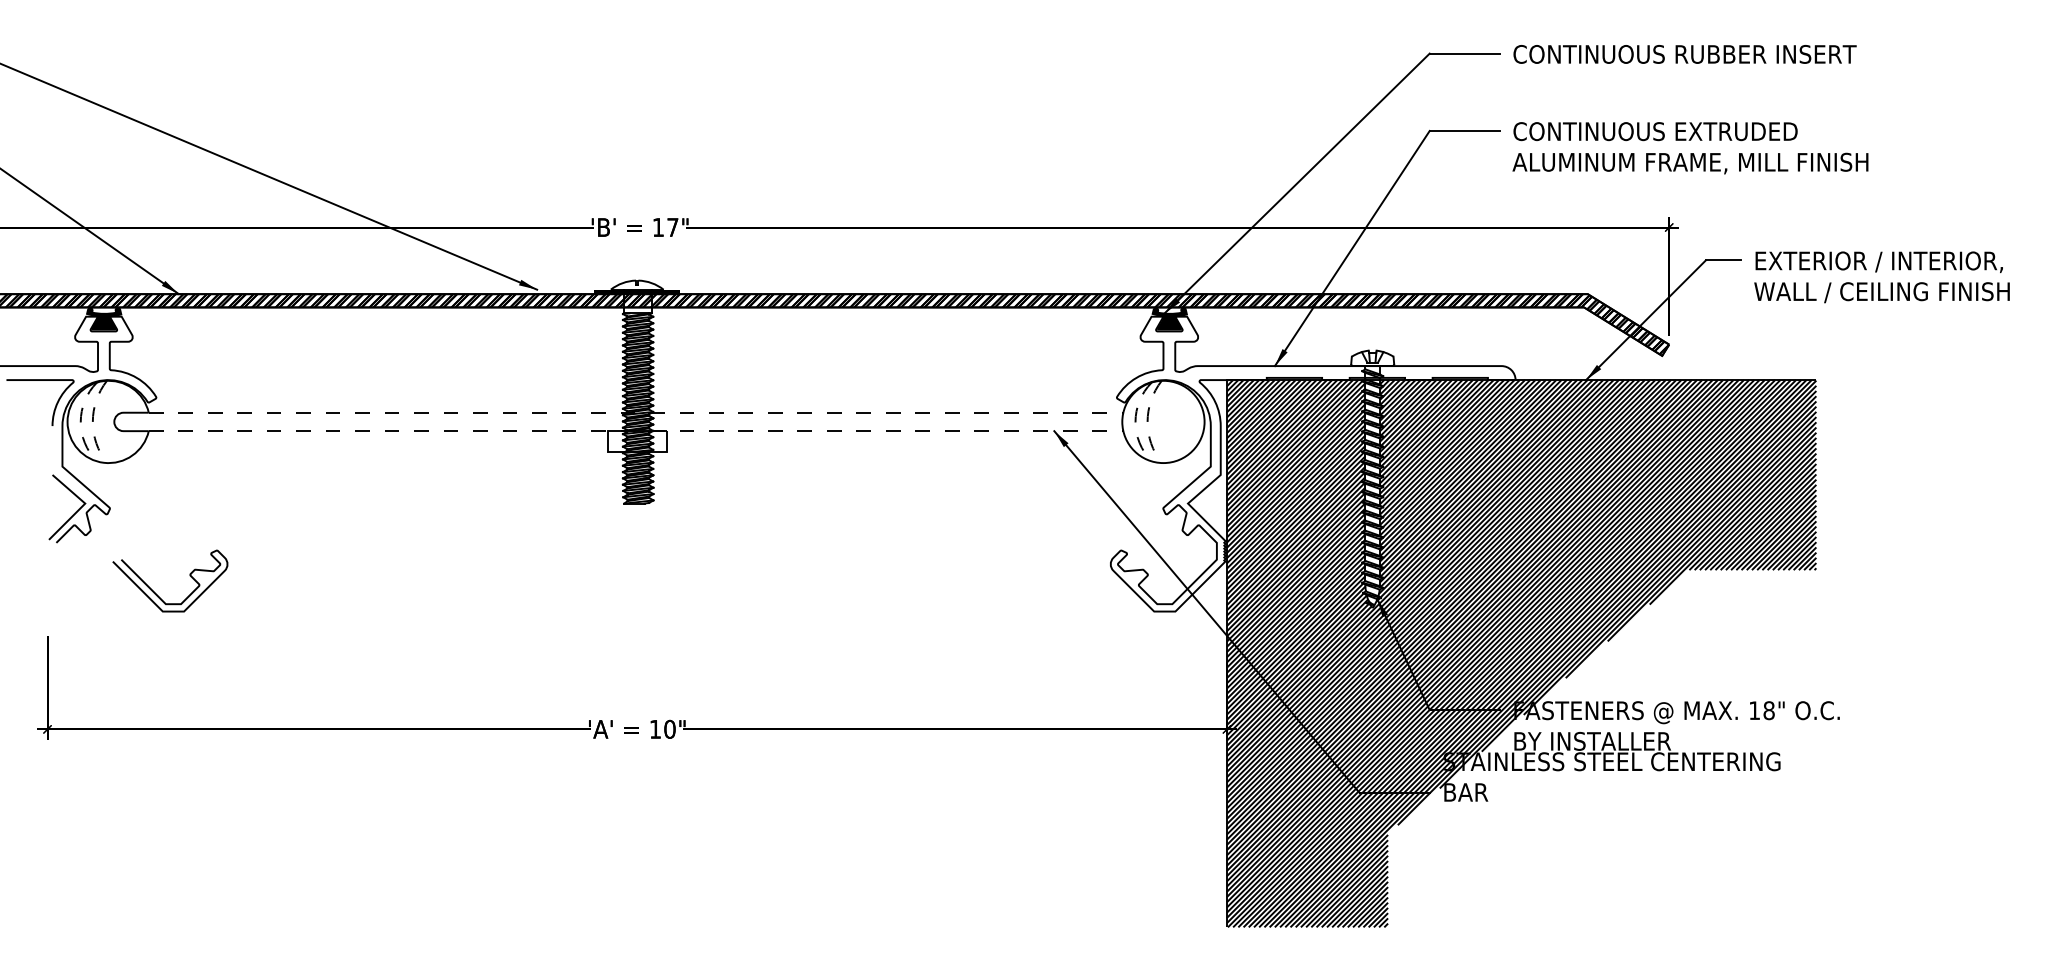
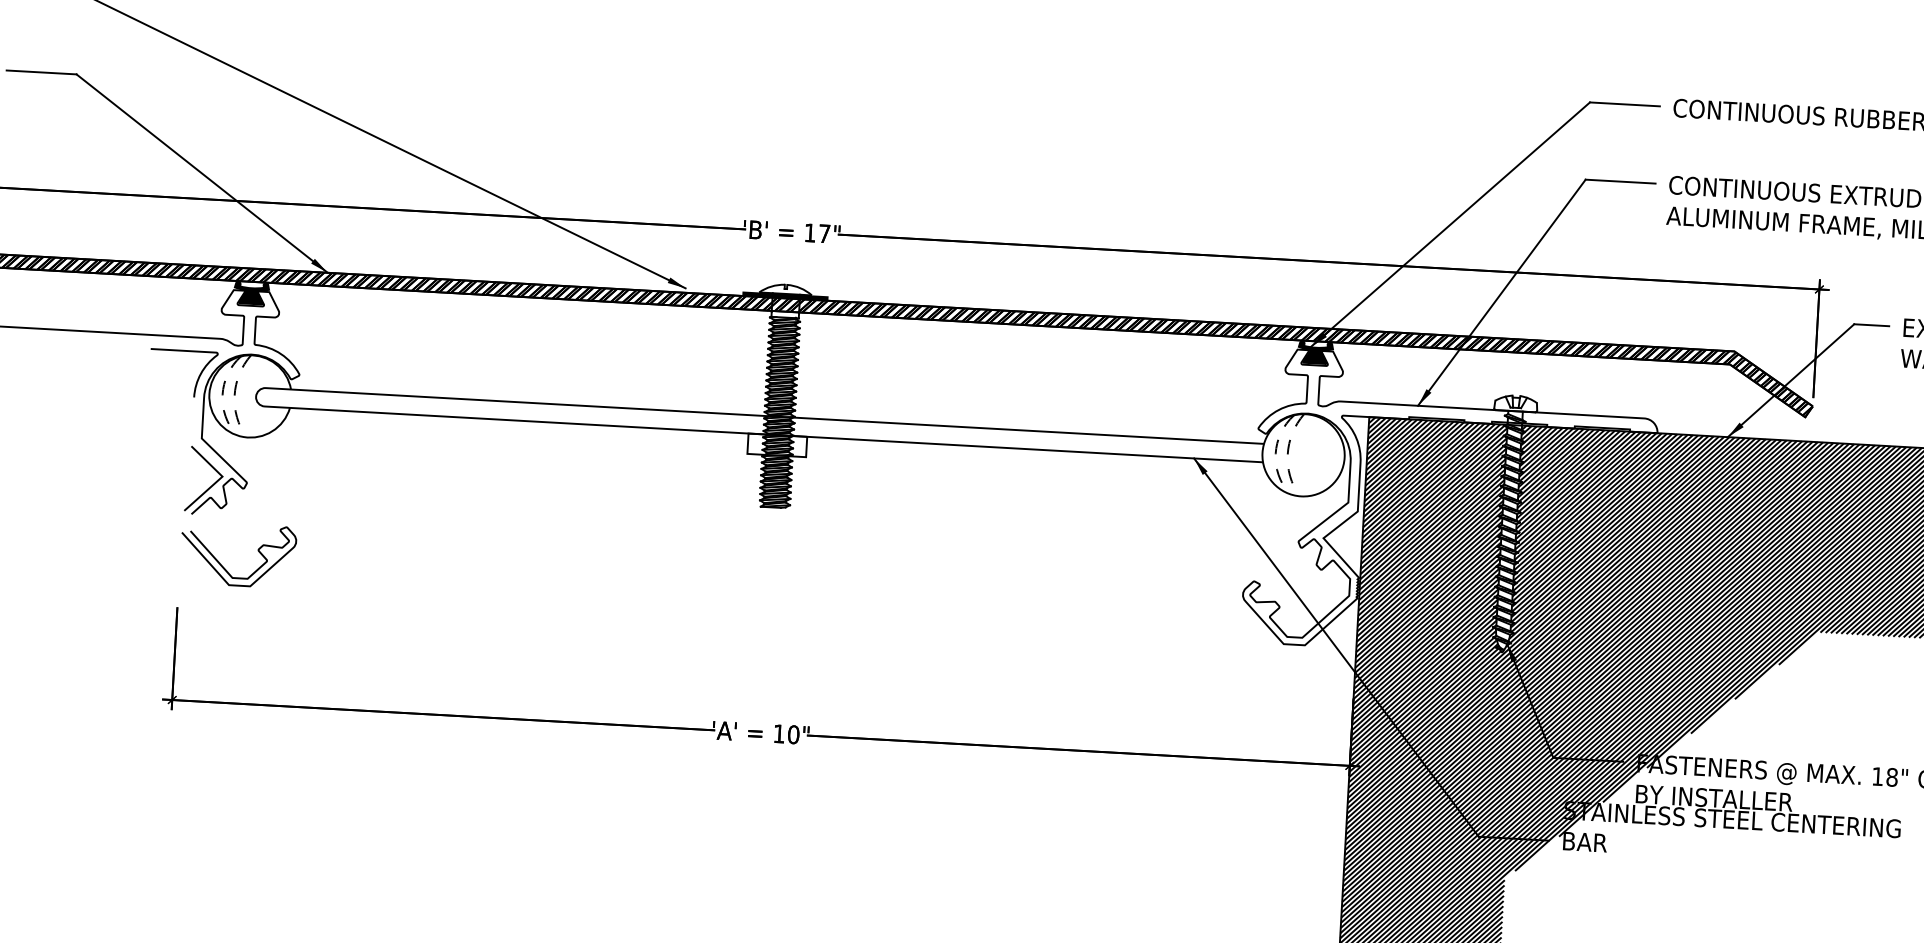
line: (636, 412) -> (777, 416), dashed -> solid
line: (636, 431) -> (776, 435), dashed -> solid
curve: (156, 593) -> (223, 566), moved

